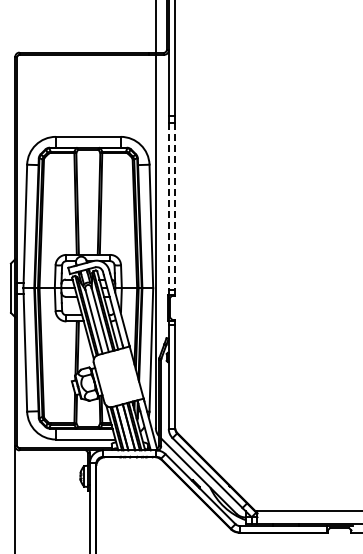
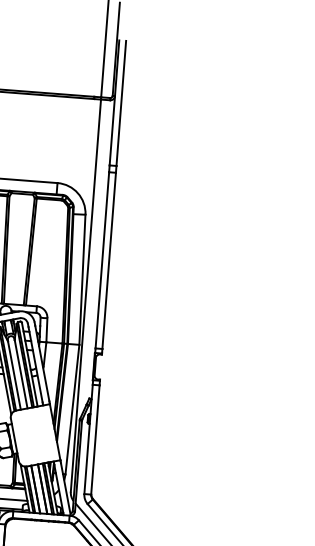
line: (168, 206) -> (102, 260), dashed -> solid
line: (175, 206) -> (109, 260), dashed -> solid

